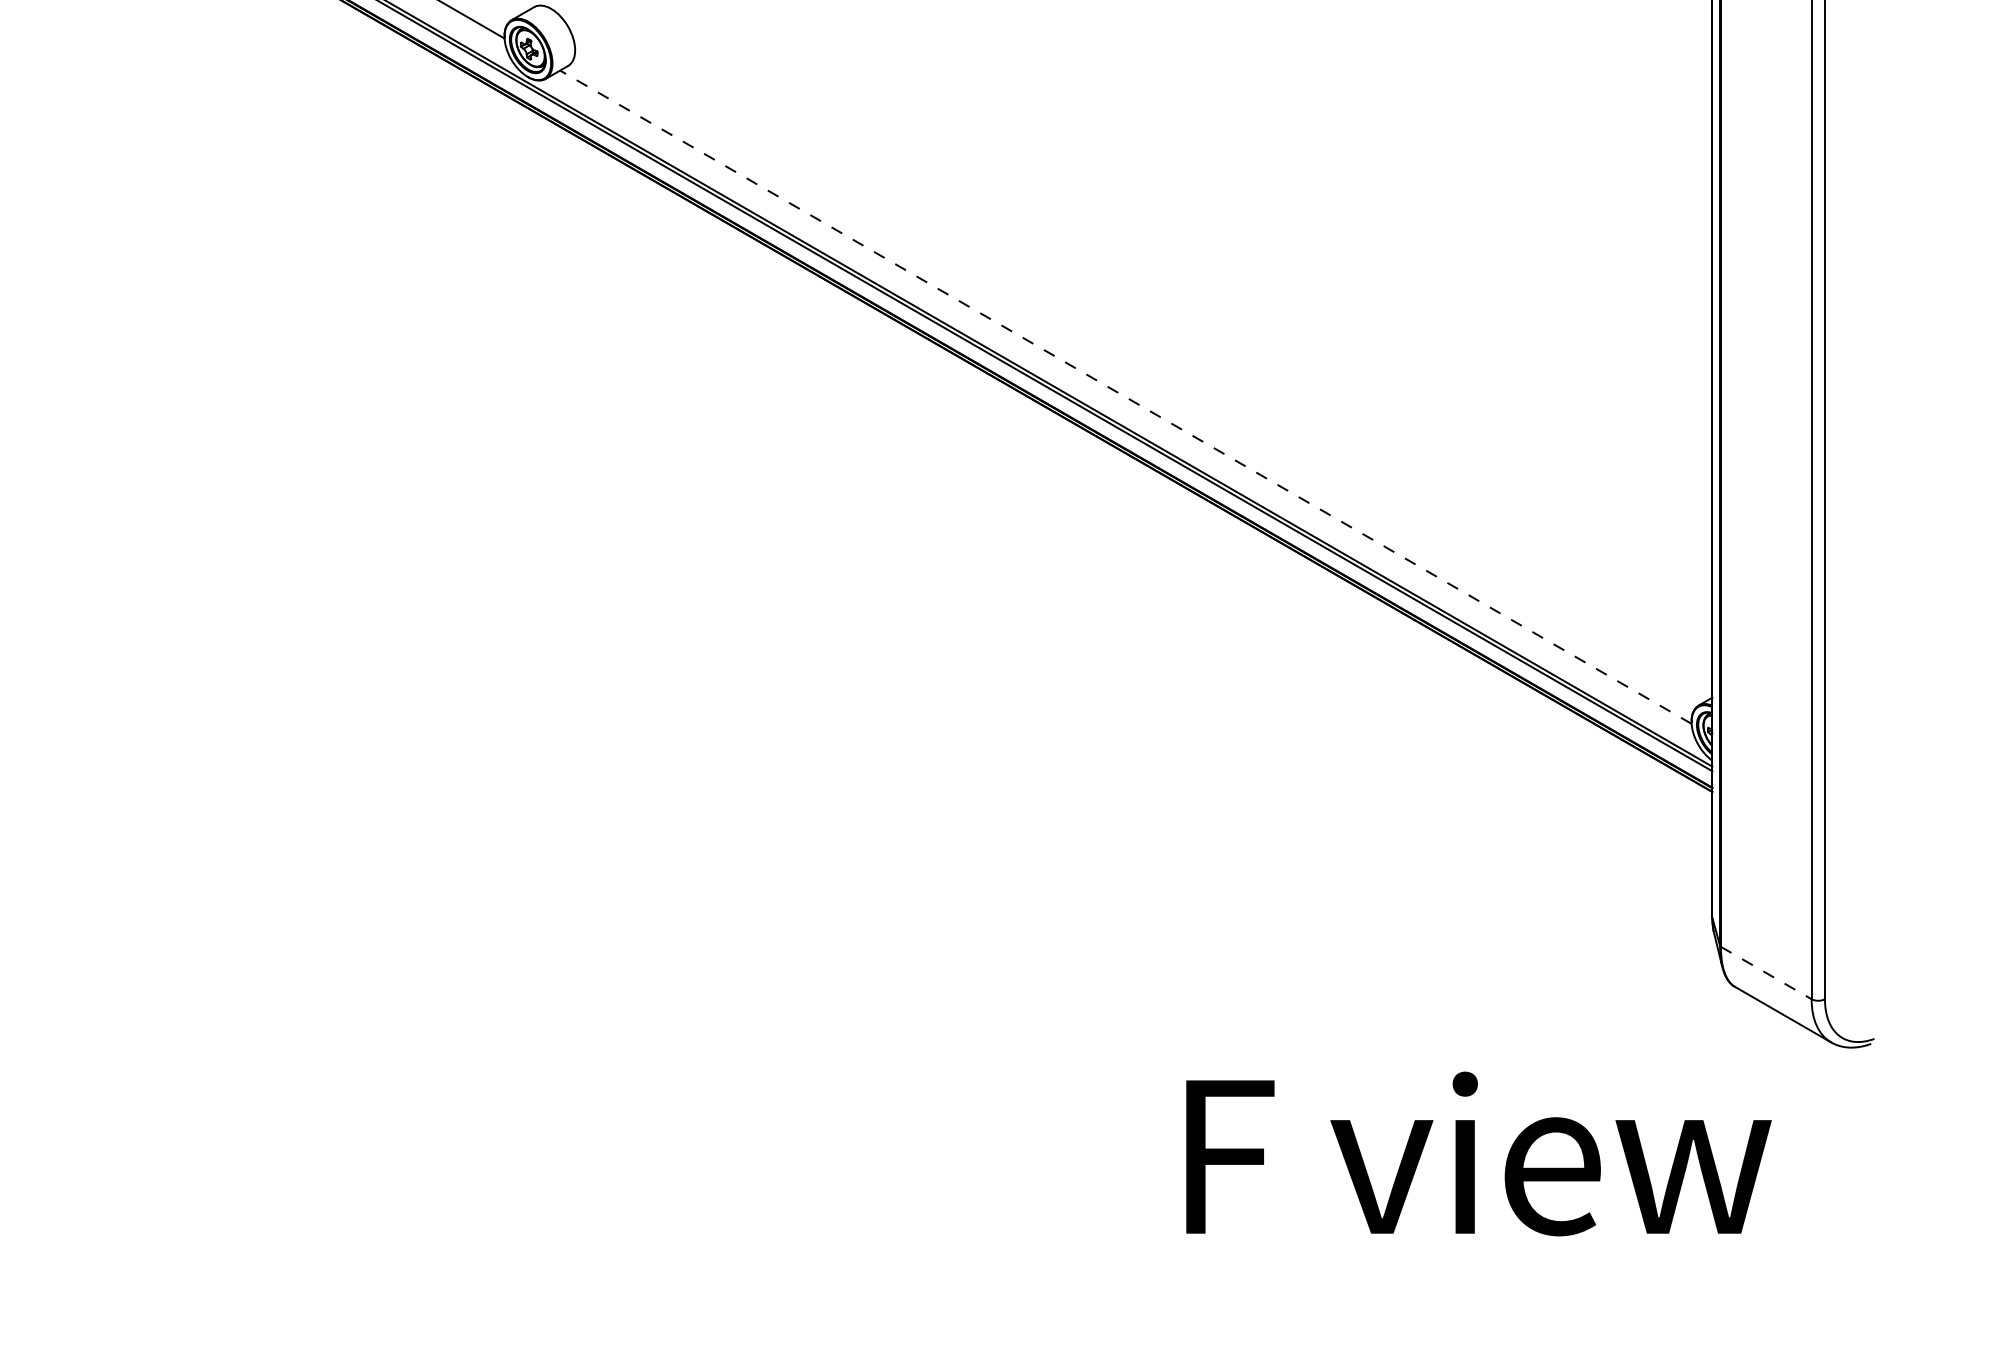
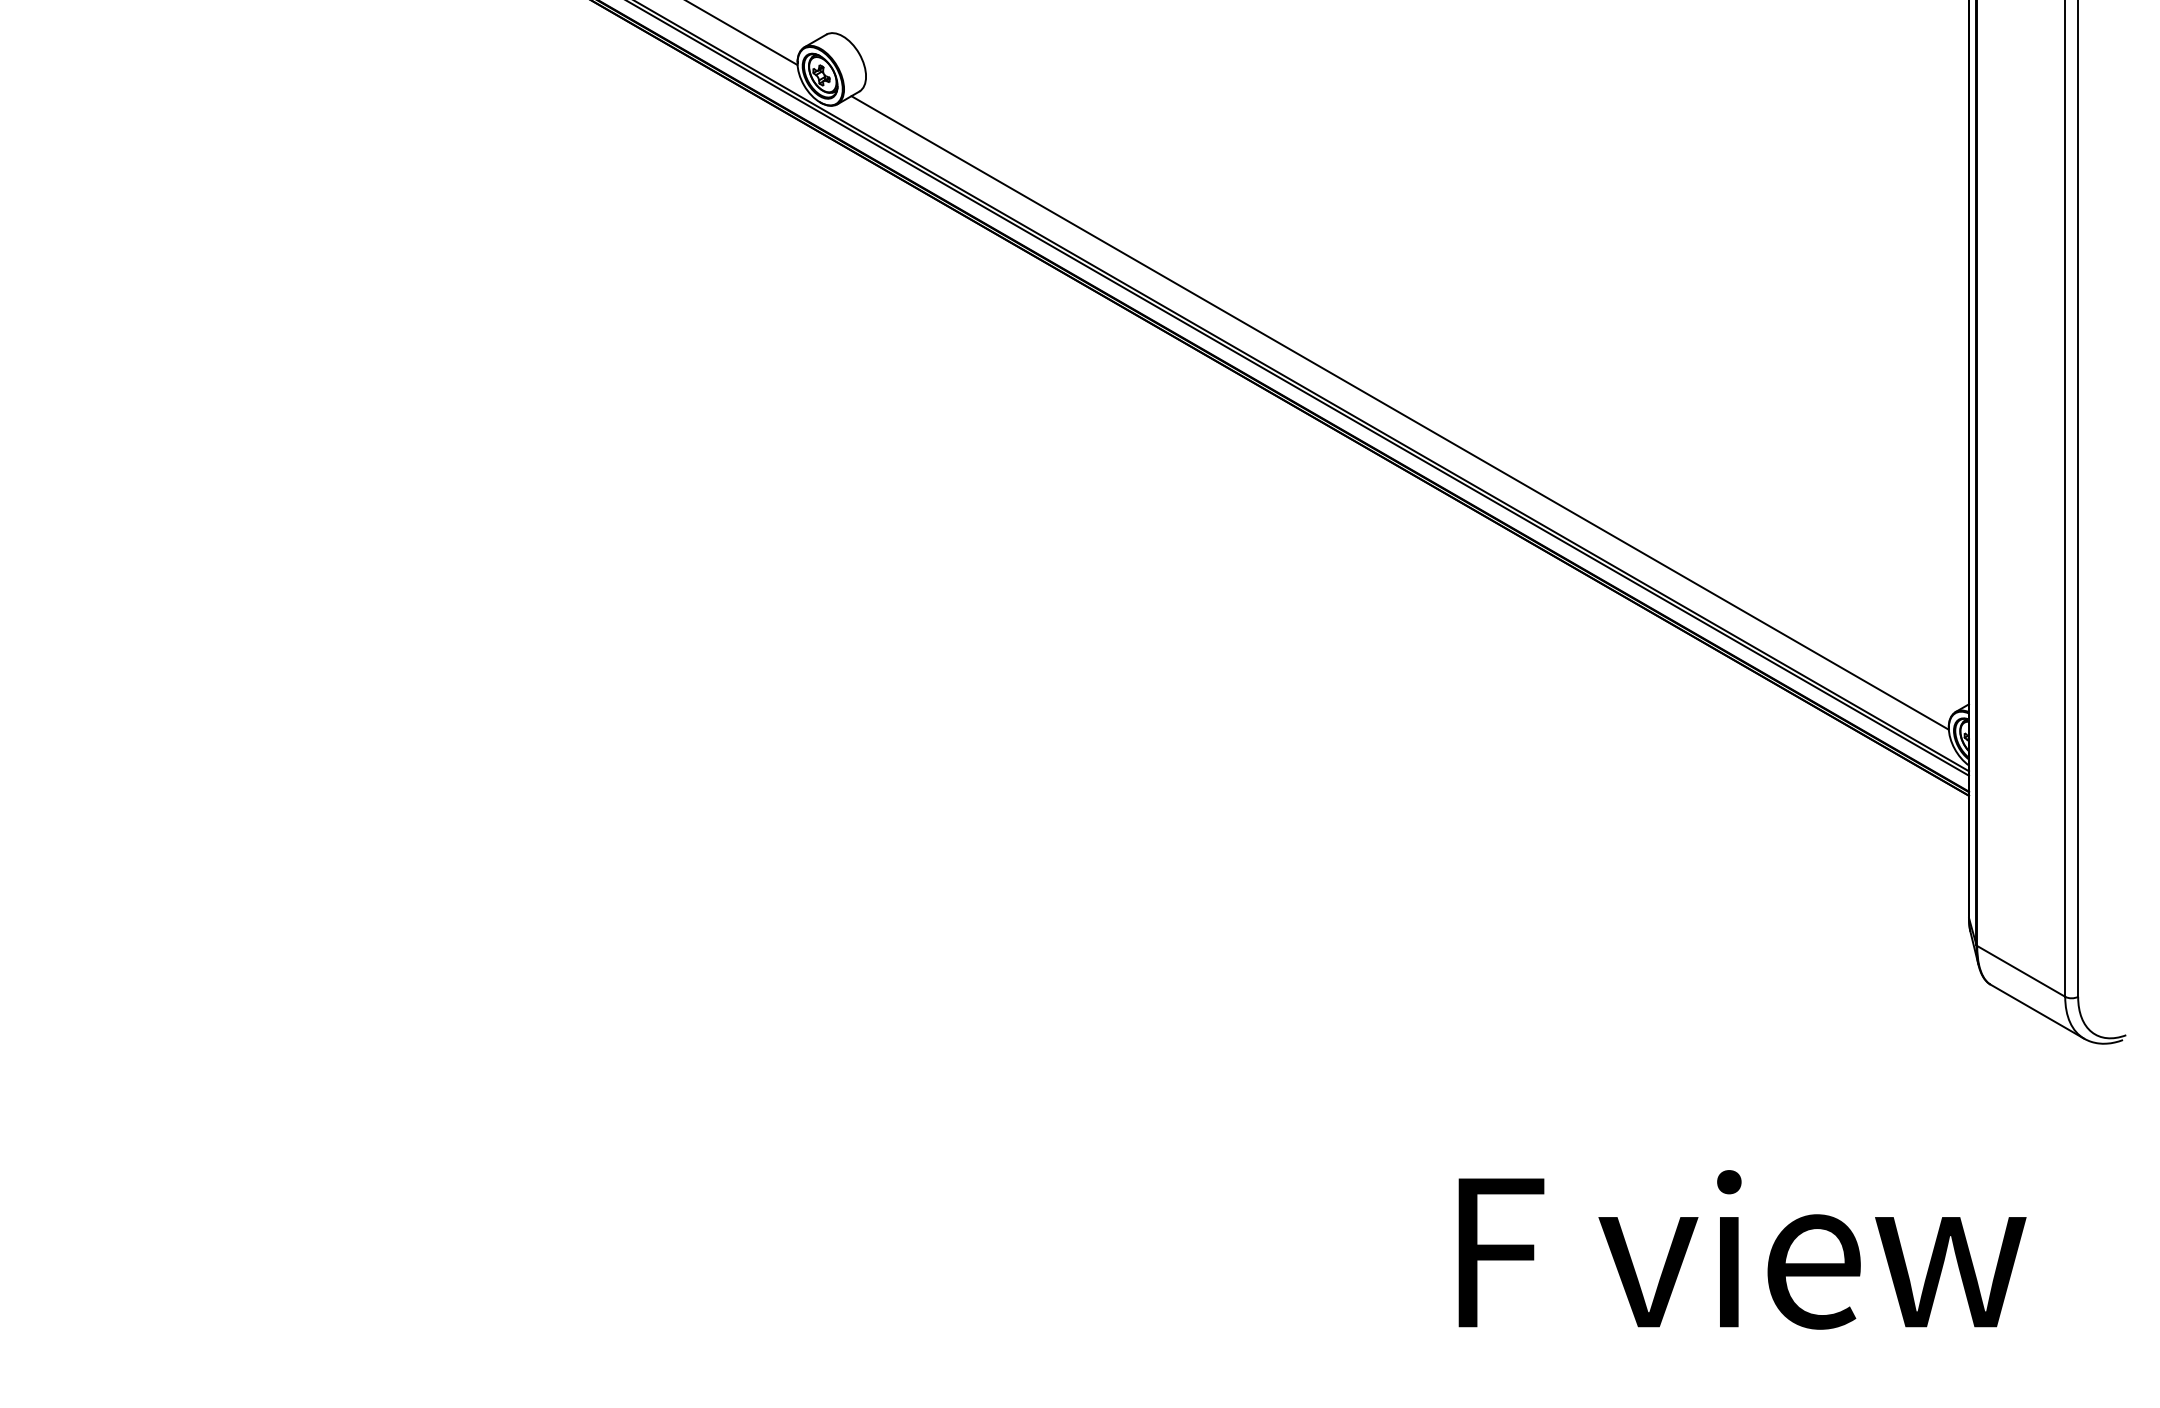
line: (1126, 396) -> (1400, 412), dashed -> solid
line: (1766, 973) -> (2021, 971), dashed -> solid
text: (1478, 1153) -> (1742, 1249), moved

